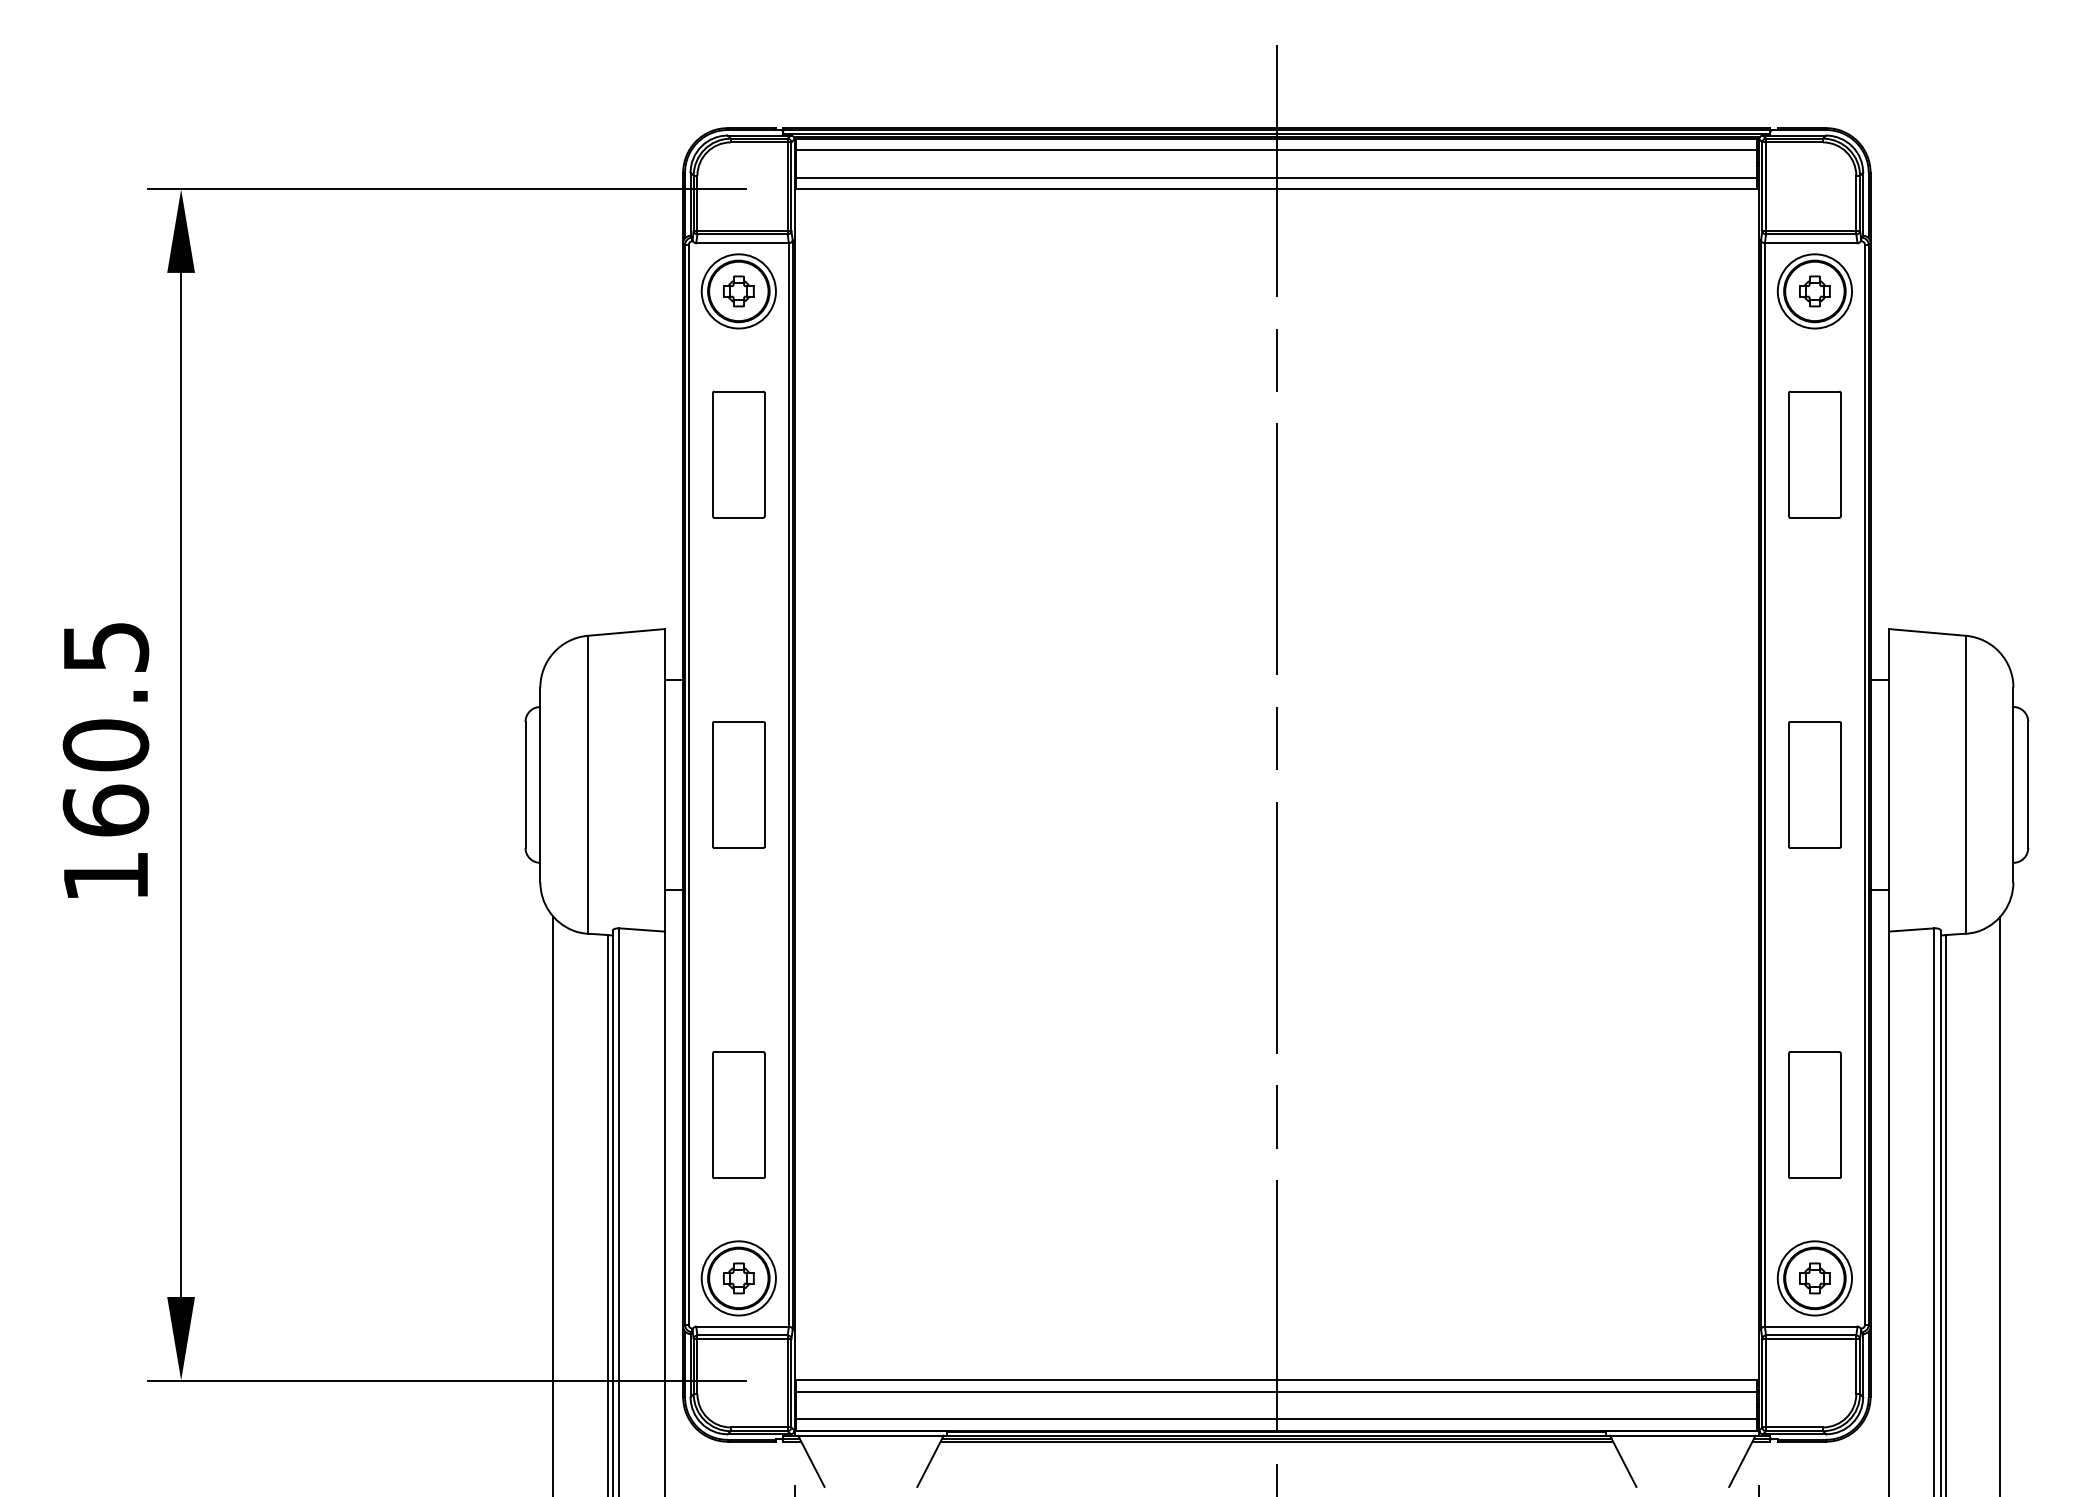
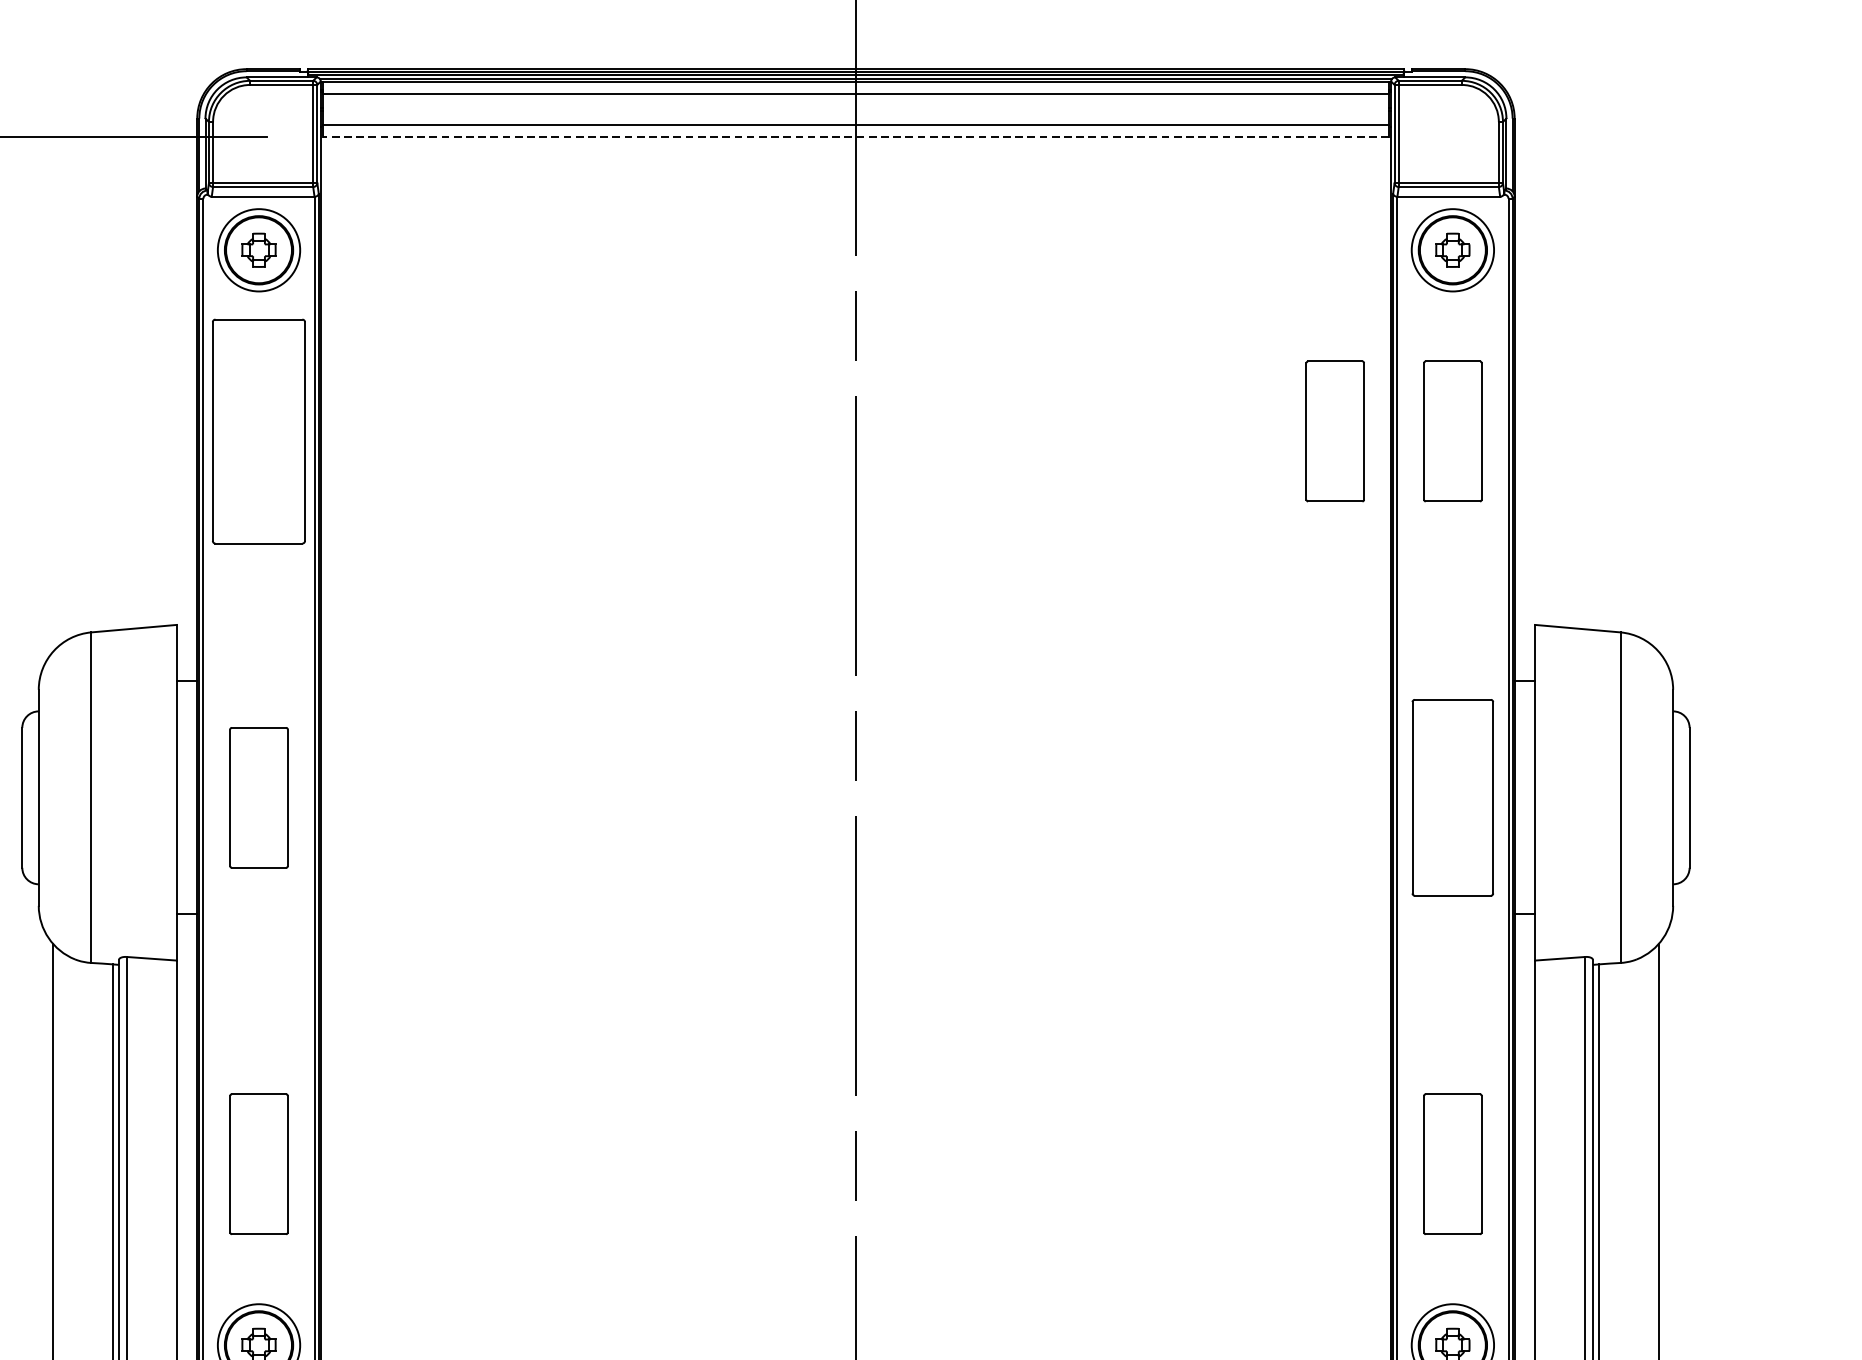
line: (1276, 189) -> (855, 137), solid -> dashed
part: (738, 454) -> (258, 431), size x1.6
part: (1708, 454) -> (1334, 431), added
part: (1814, 784) -> (1452, 797), size x1.4

